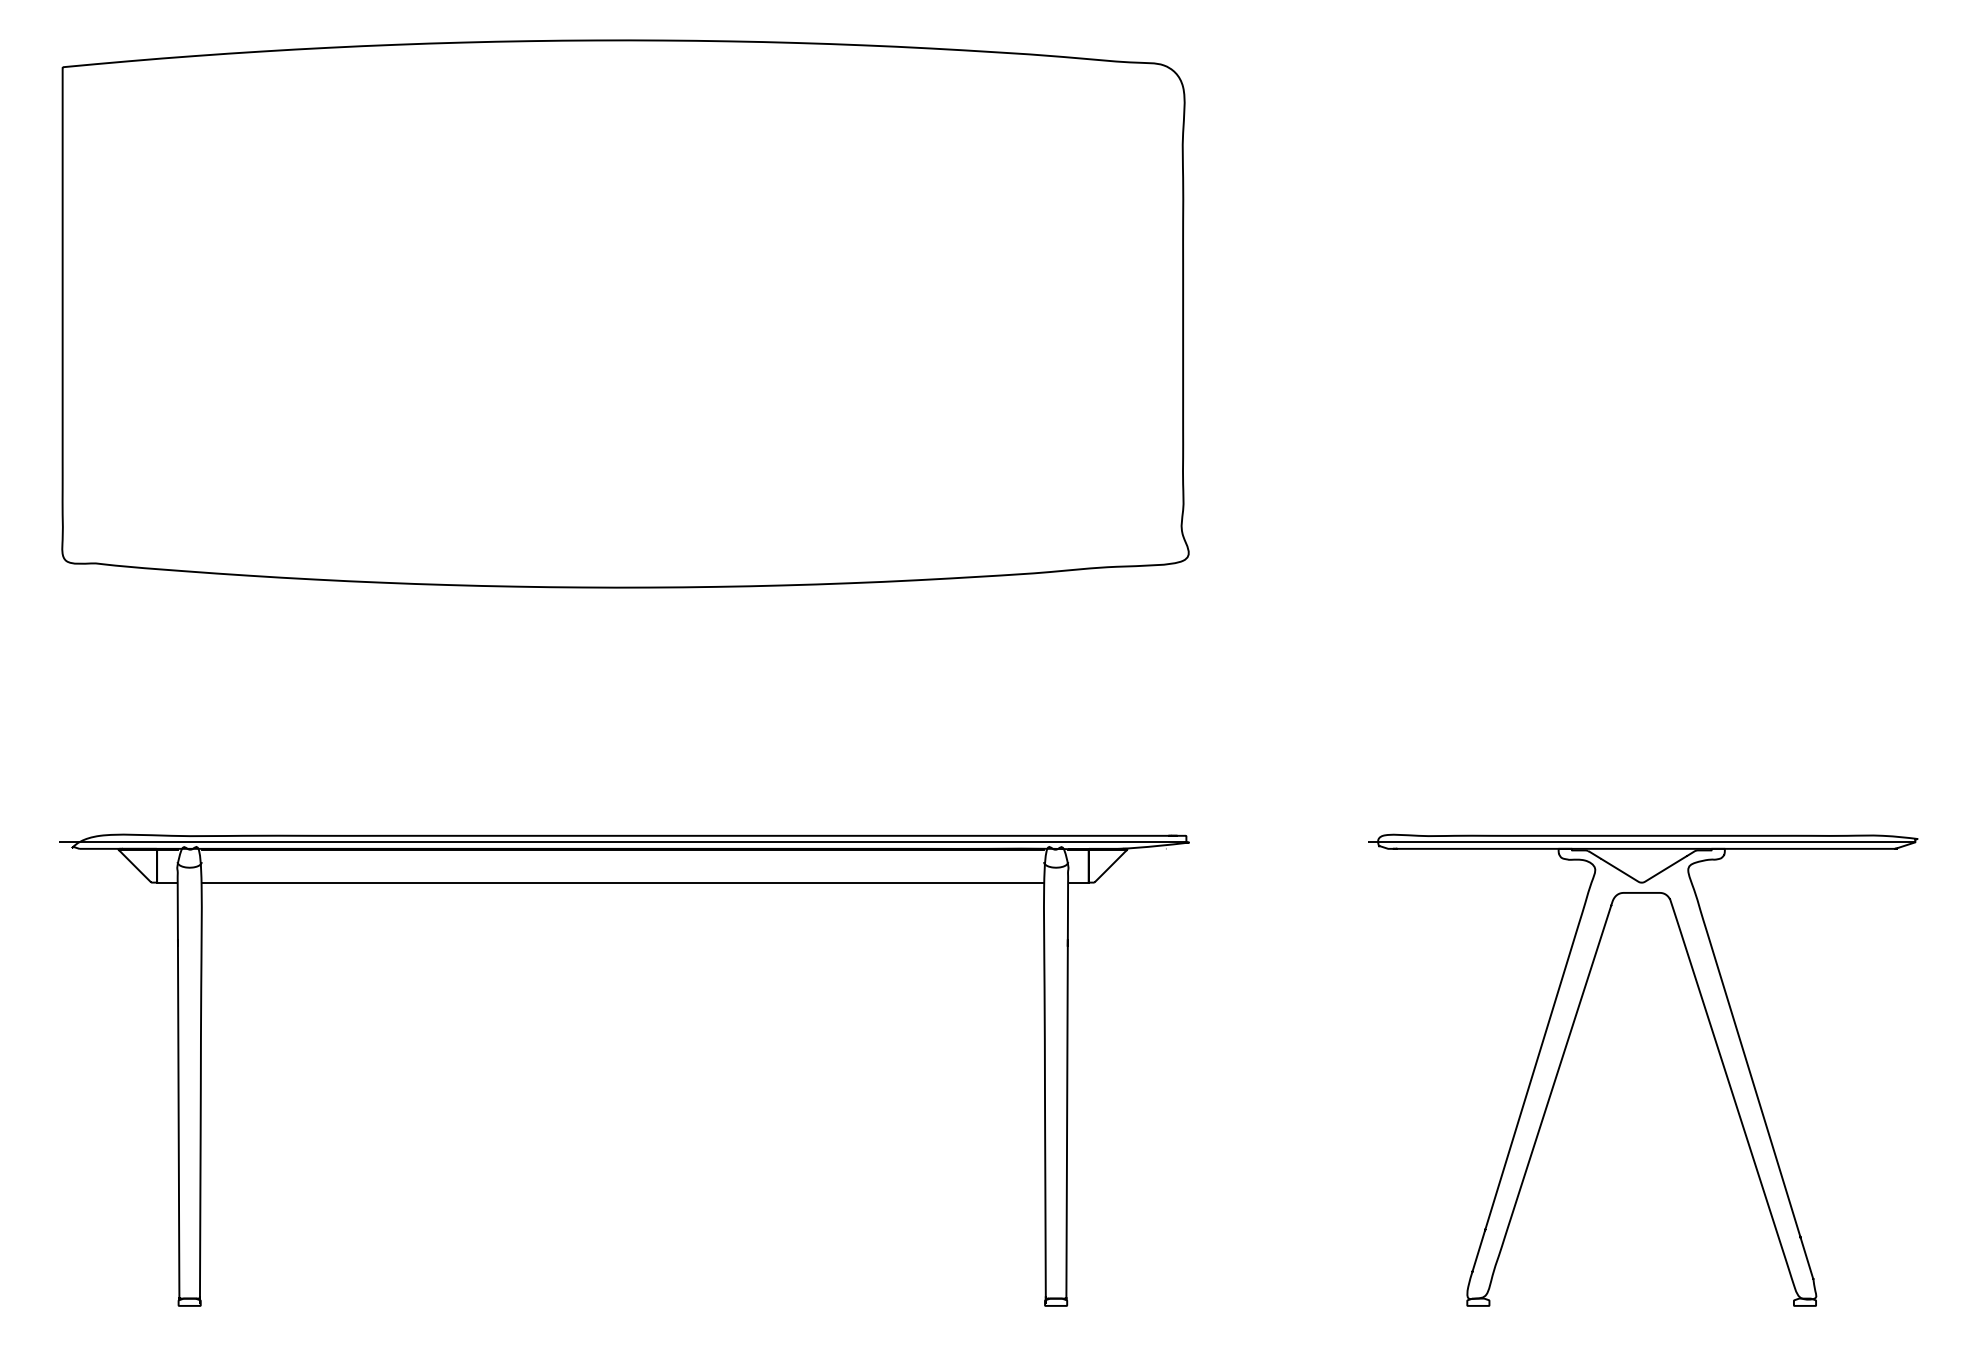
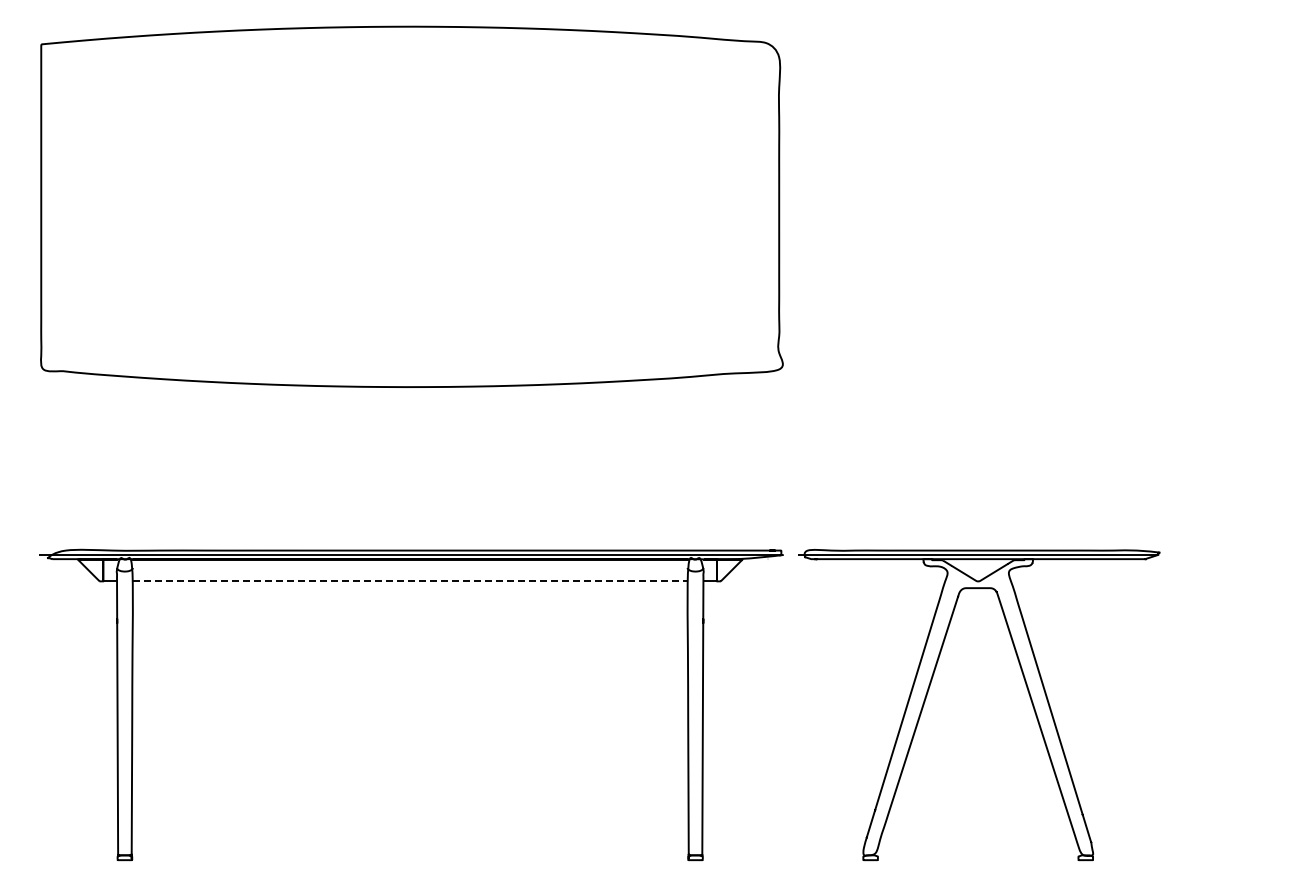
line: (623, 882) -> (410, 581), solid -> dashed
part: (1715, 1045) -> (1026, 688), moved

